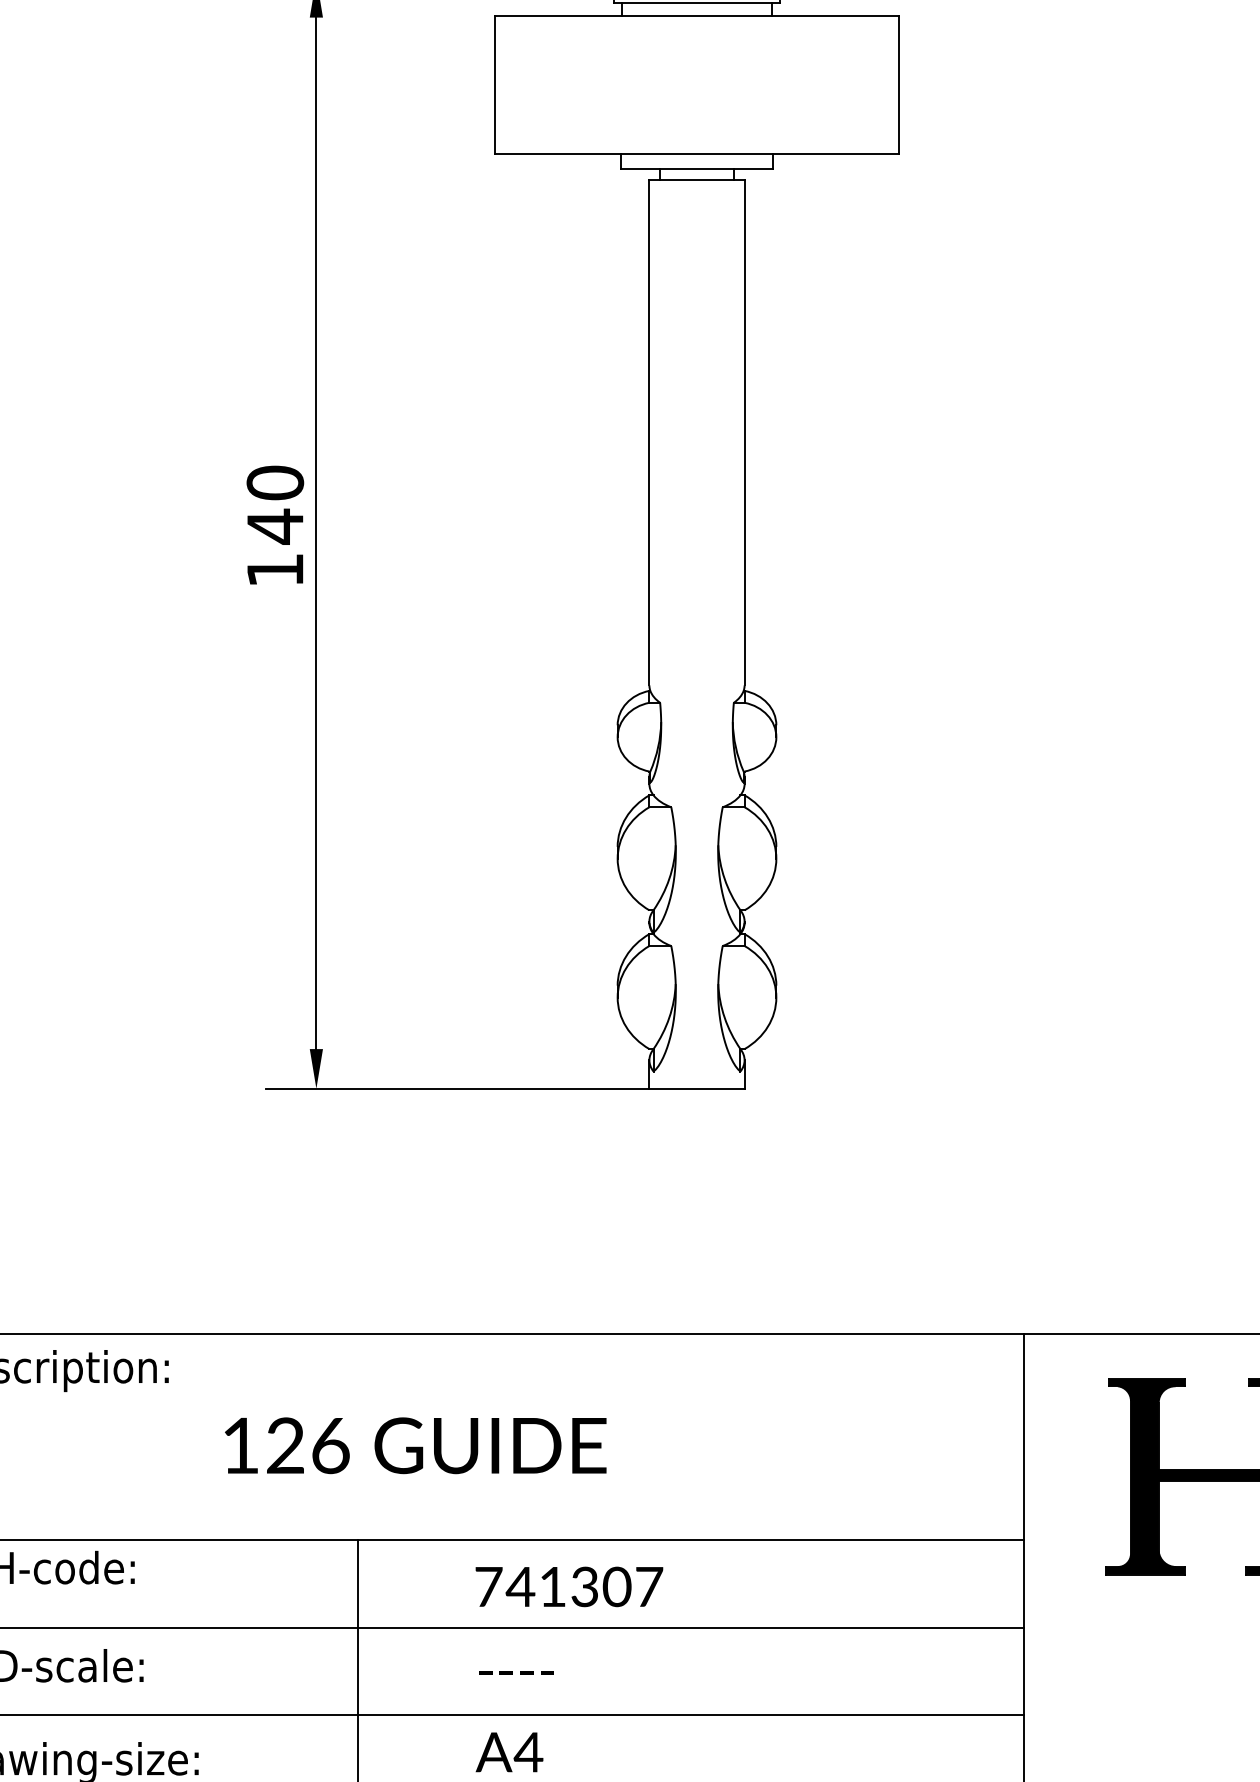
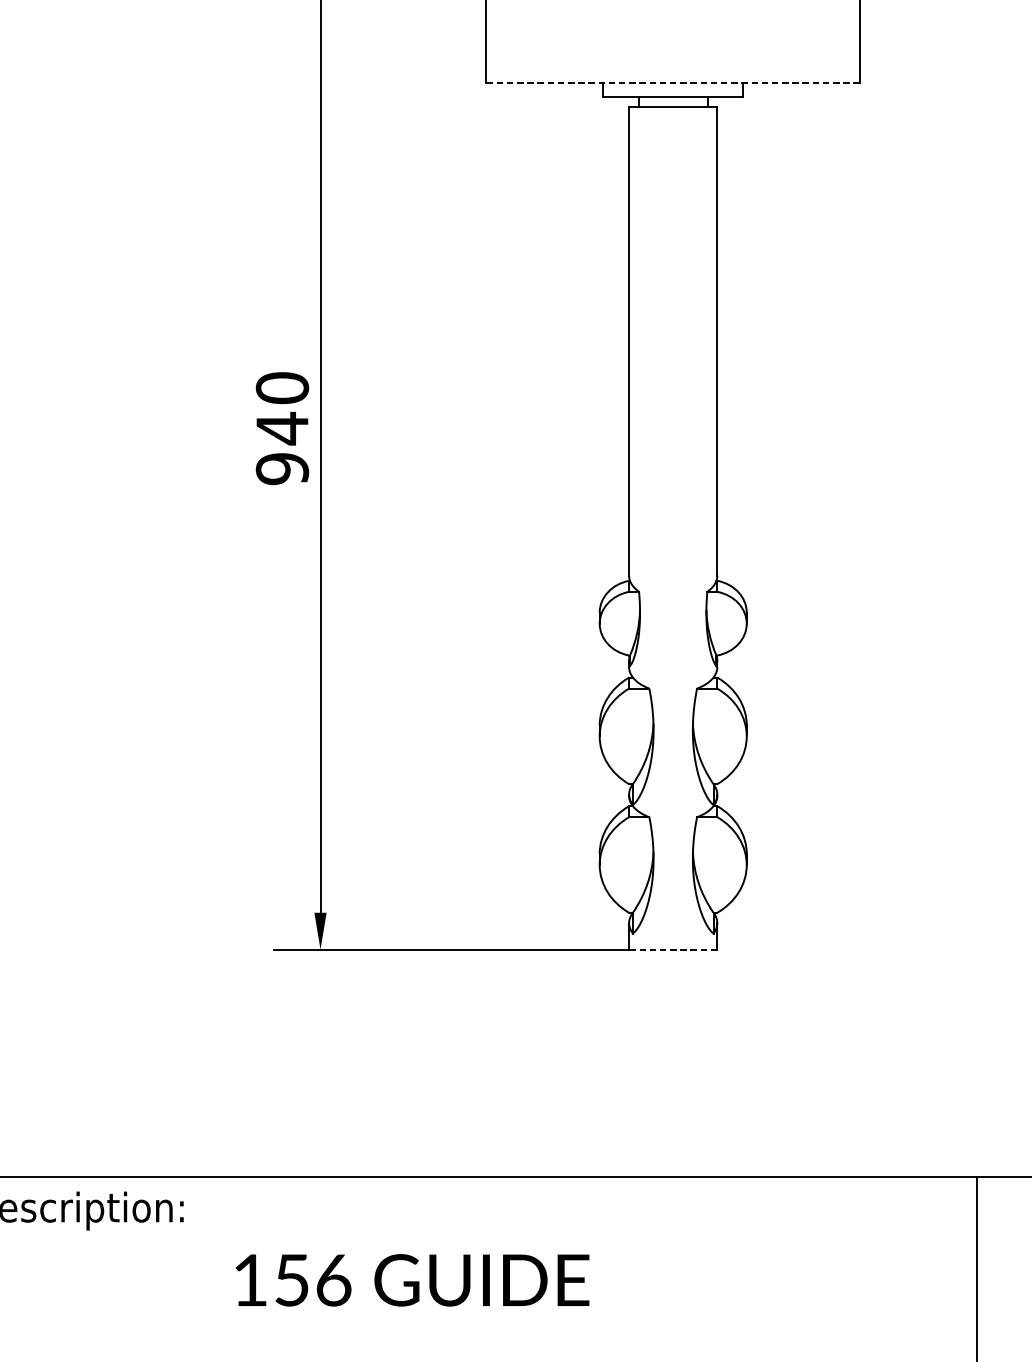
line: (697, 154) -> (673, 83), solid -> dashed
text: (275, 570) -> (282, 469), 140 -> 940
line: (697, 1088) -> (673, 949), solid -> dashed
text: (285, 1445) -> (291, 1280), 126 -> 156

